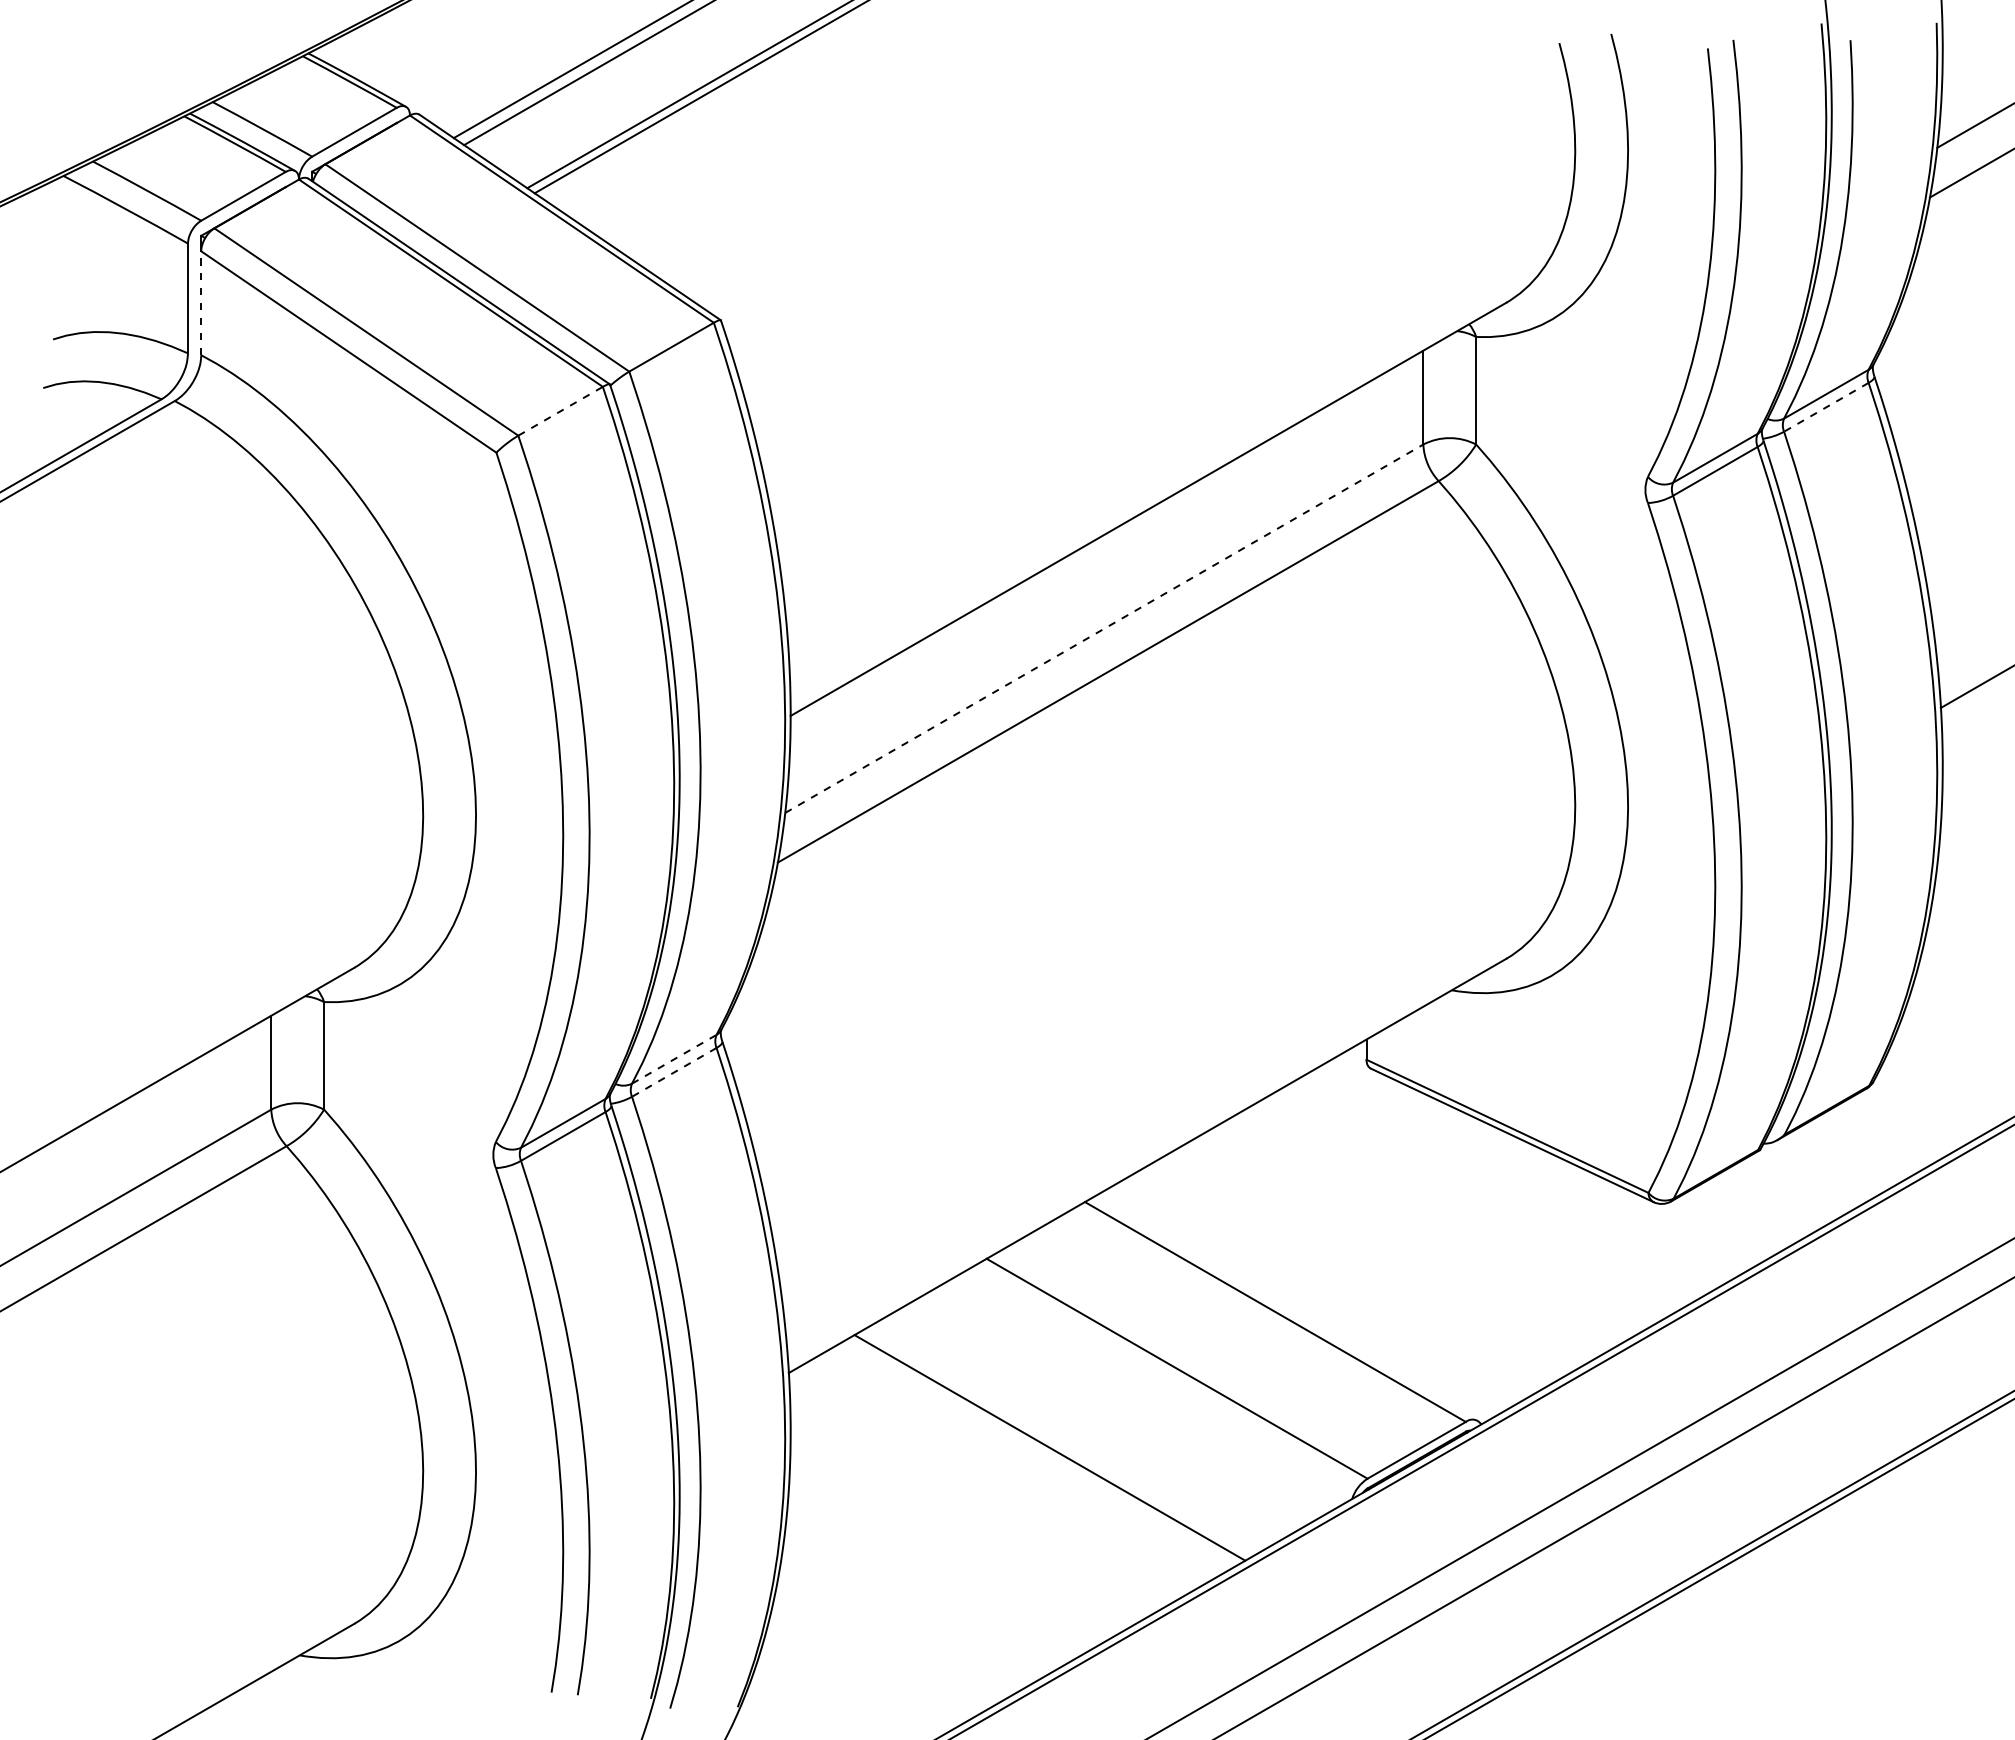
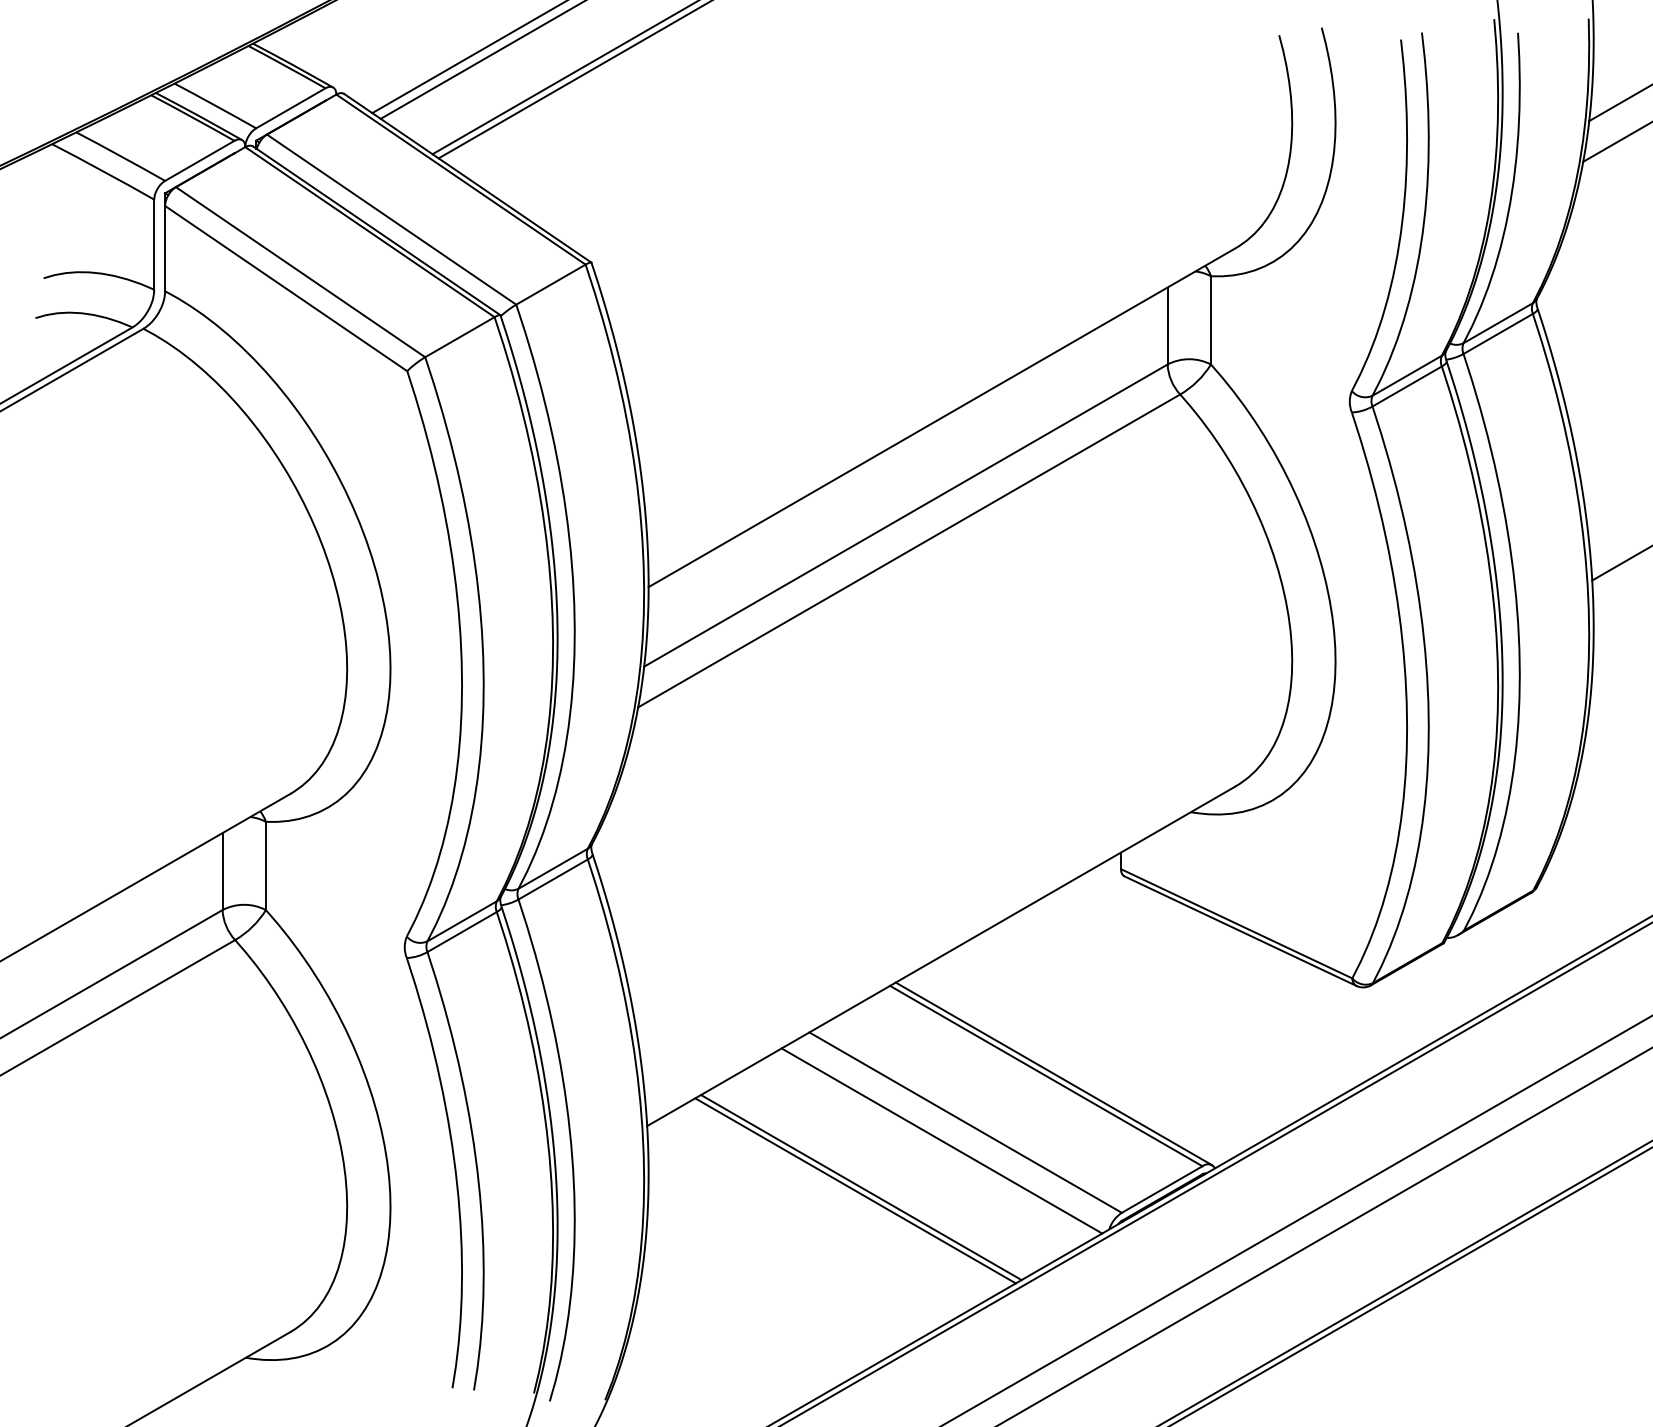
line: (201, 303) -> (165, 248), dashed -> solid
line: (1826, 407) -> (1498, 334), dashed -> solid
line: (560, 411) -> (459, 337), dashed -> solid
line: (1104, 628) -> (906, 515), dashed -> solid
line: (674, 1059) -> (553, 868), dashed -> solid
line: (674, 1072) -> (553, 879), dashed -> solid
line: (1284, 1309) -> (1053, 1074), added
line: (1147, 1390) -> (941, 1140), added
line: (1042, 1451) -> (855, 1190), added

